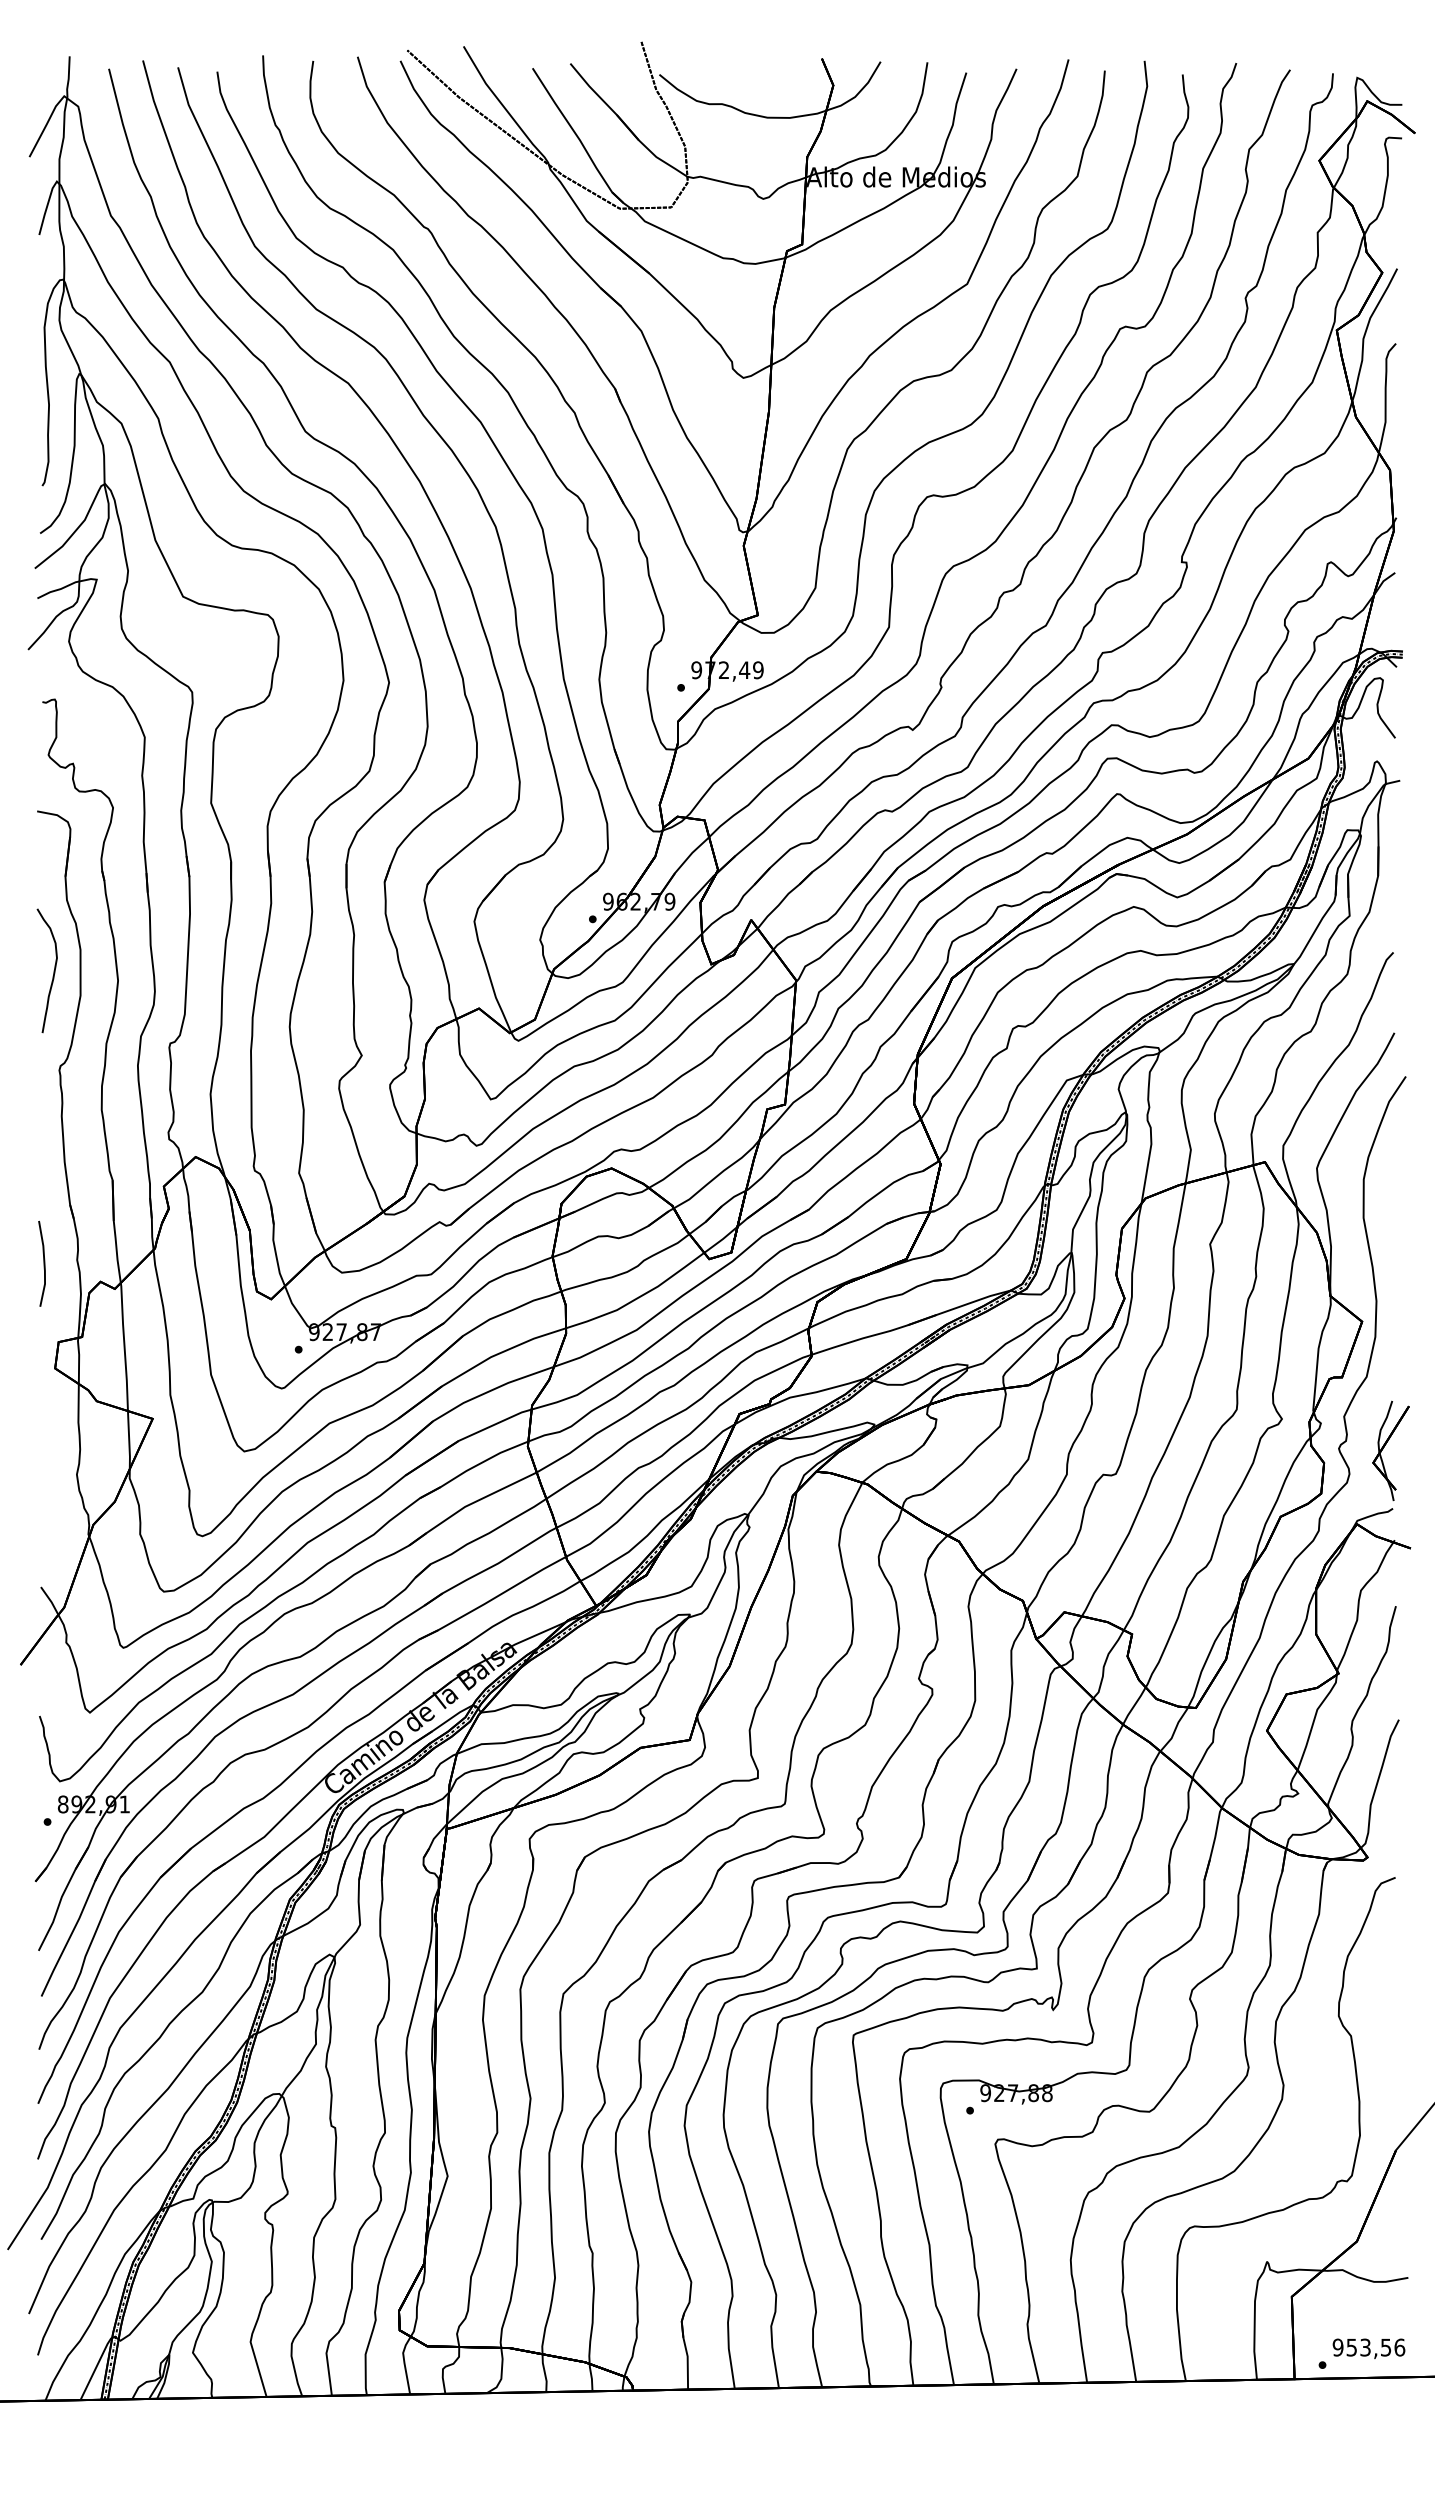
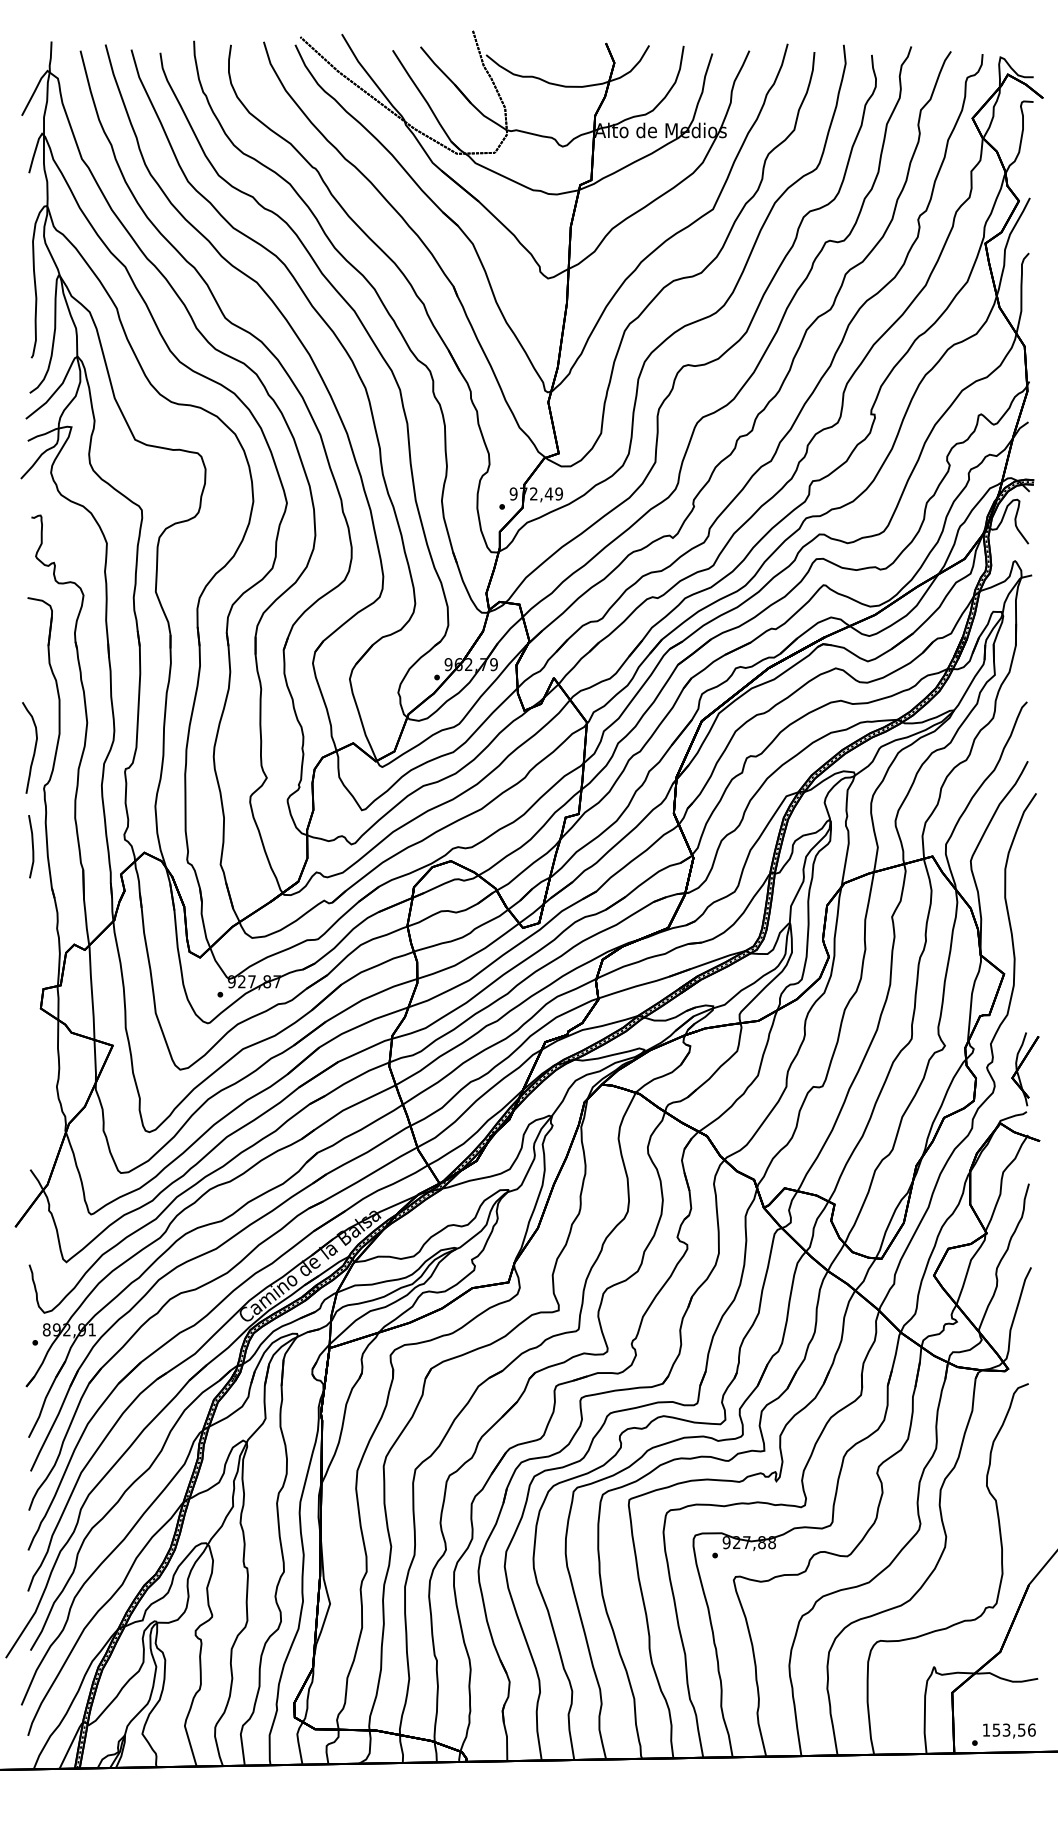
curve: (53, 970) -> (34, 747), moved
line: (43, 1263) -> (32, 846), moved
text: (1337, 2347) -> (985, 1730), 953,56 -> 153,56

